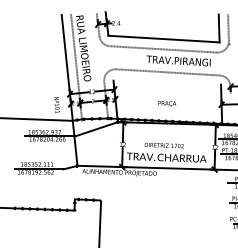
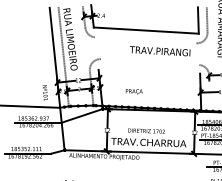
line: (163, 49) -> (145, 40), removed
line: (168, 72) -> (150, 62), removed
text: (167, 103) -> (134, 91), moved

